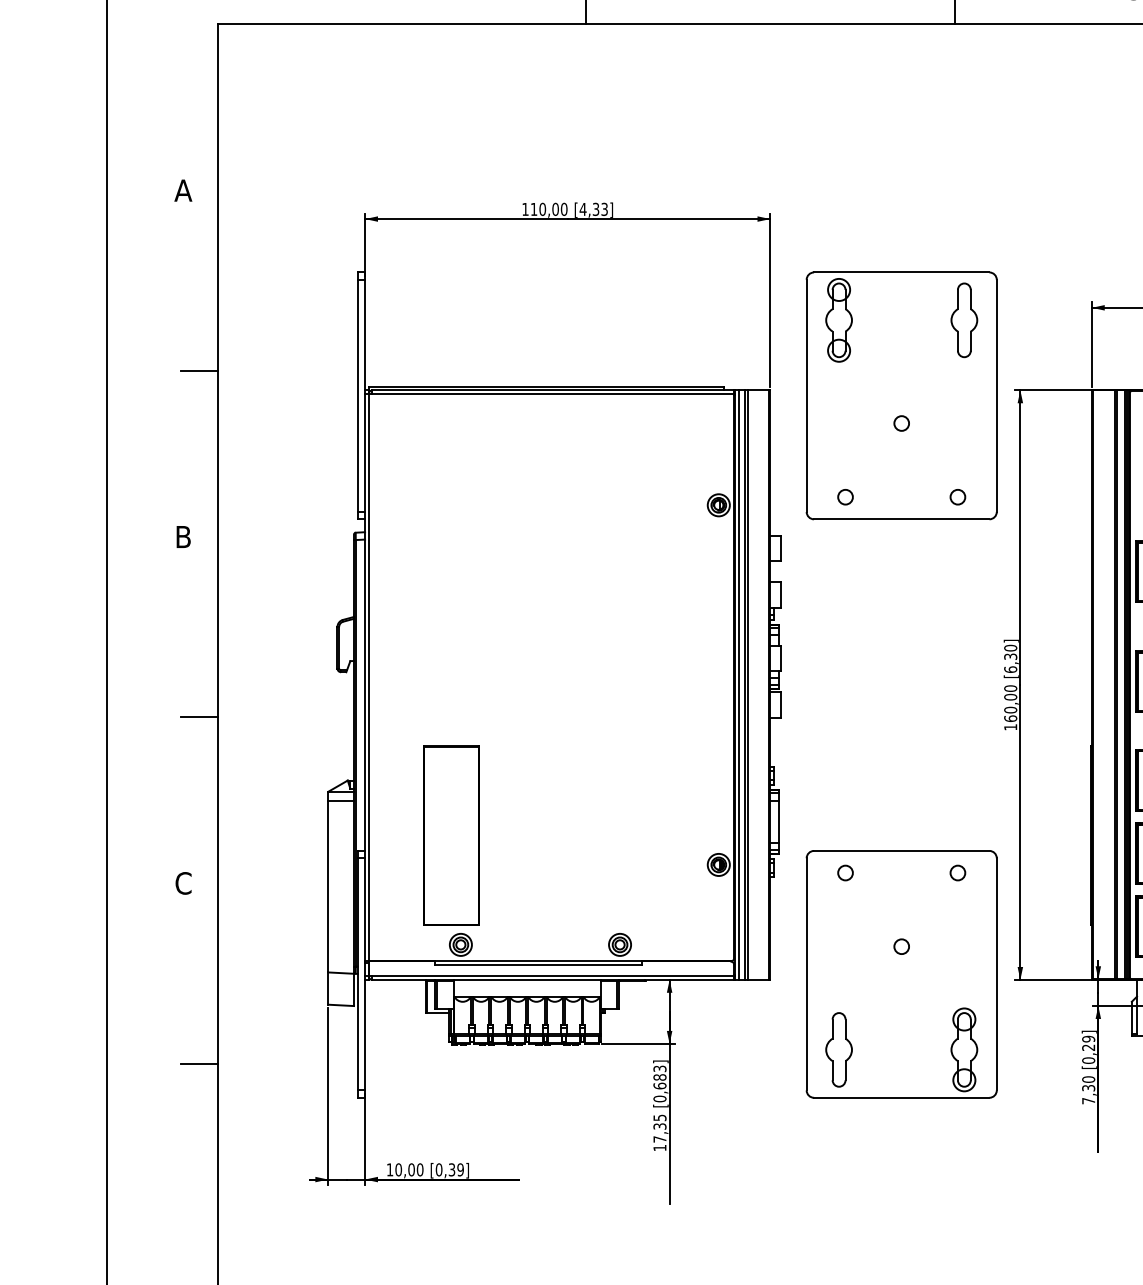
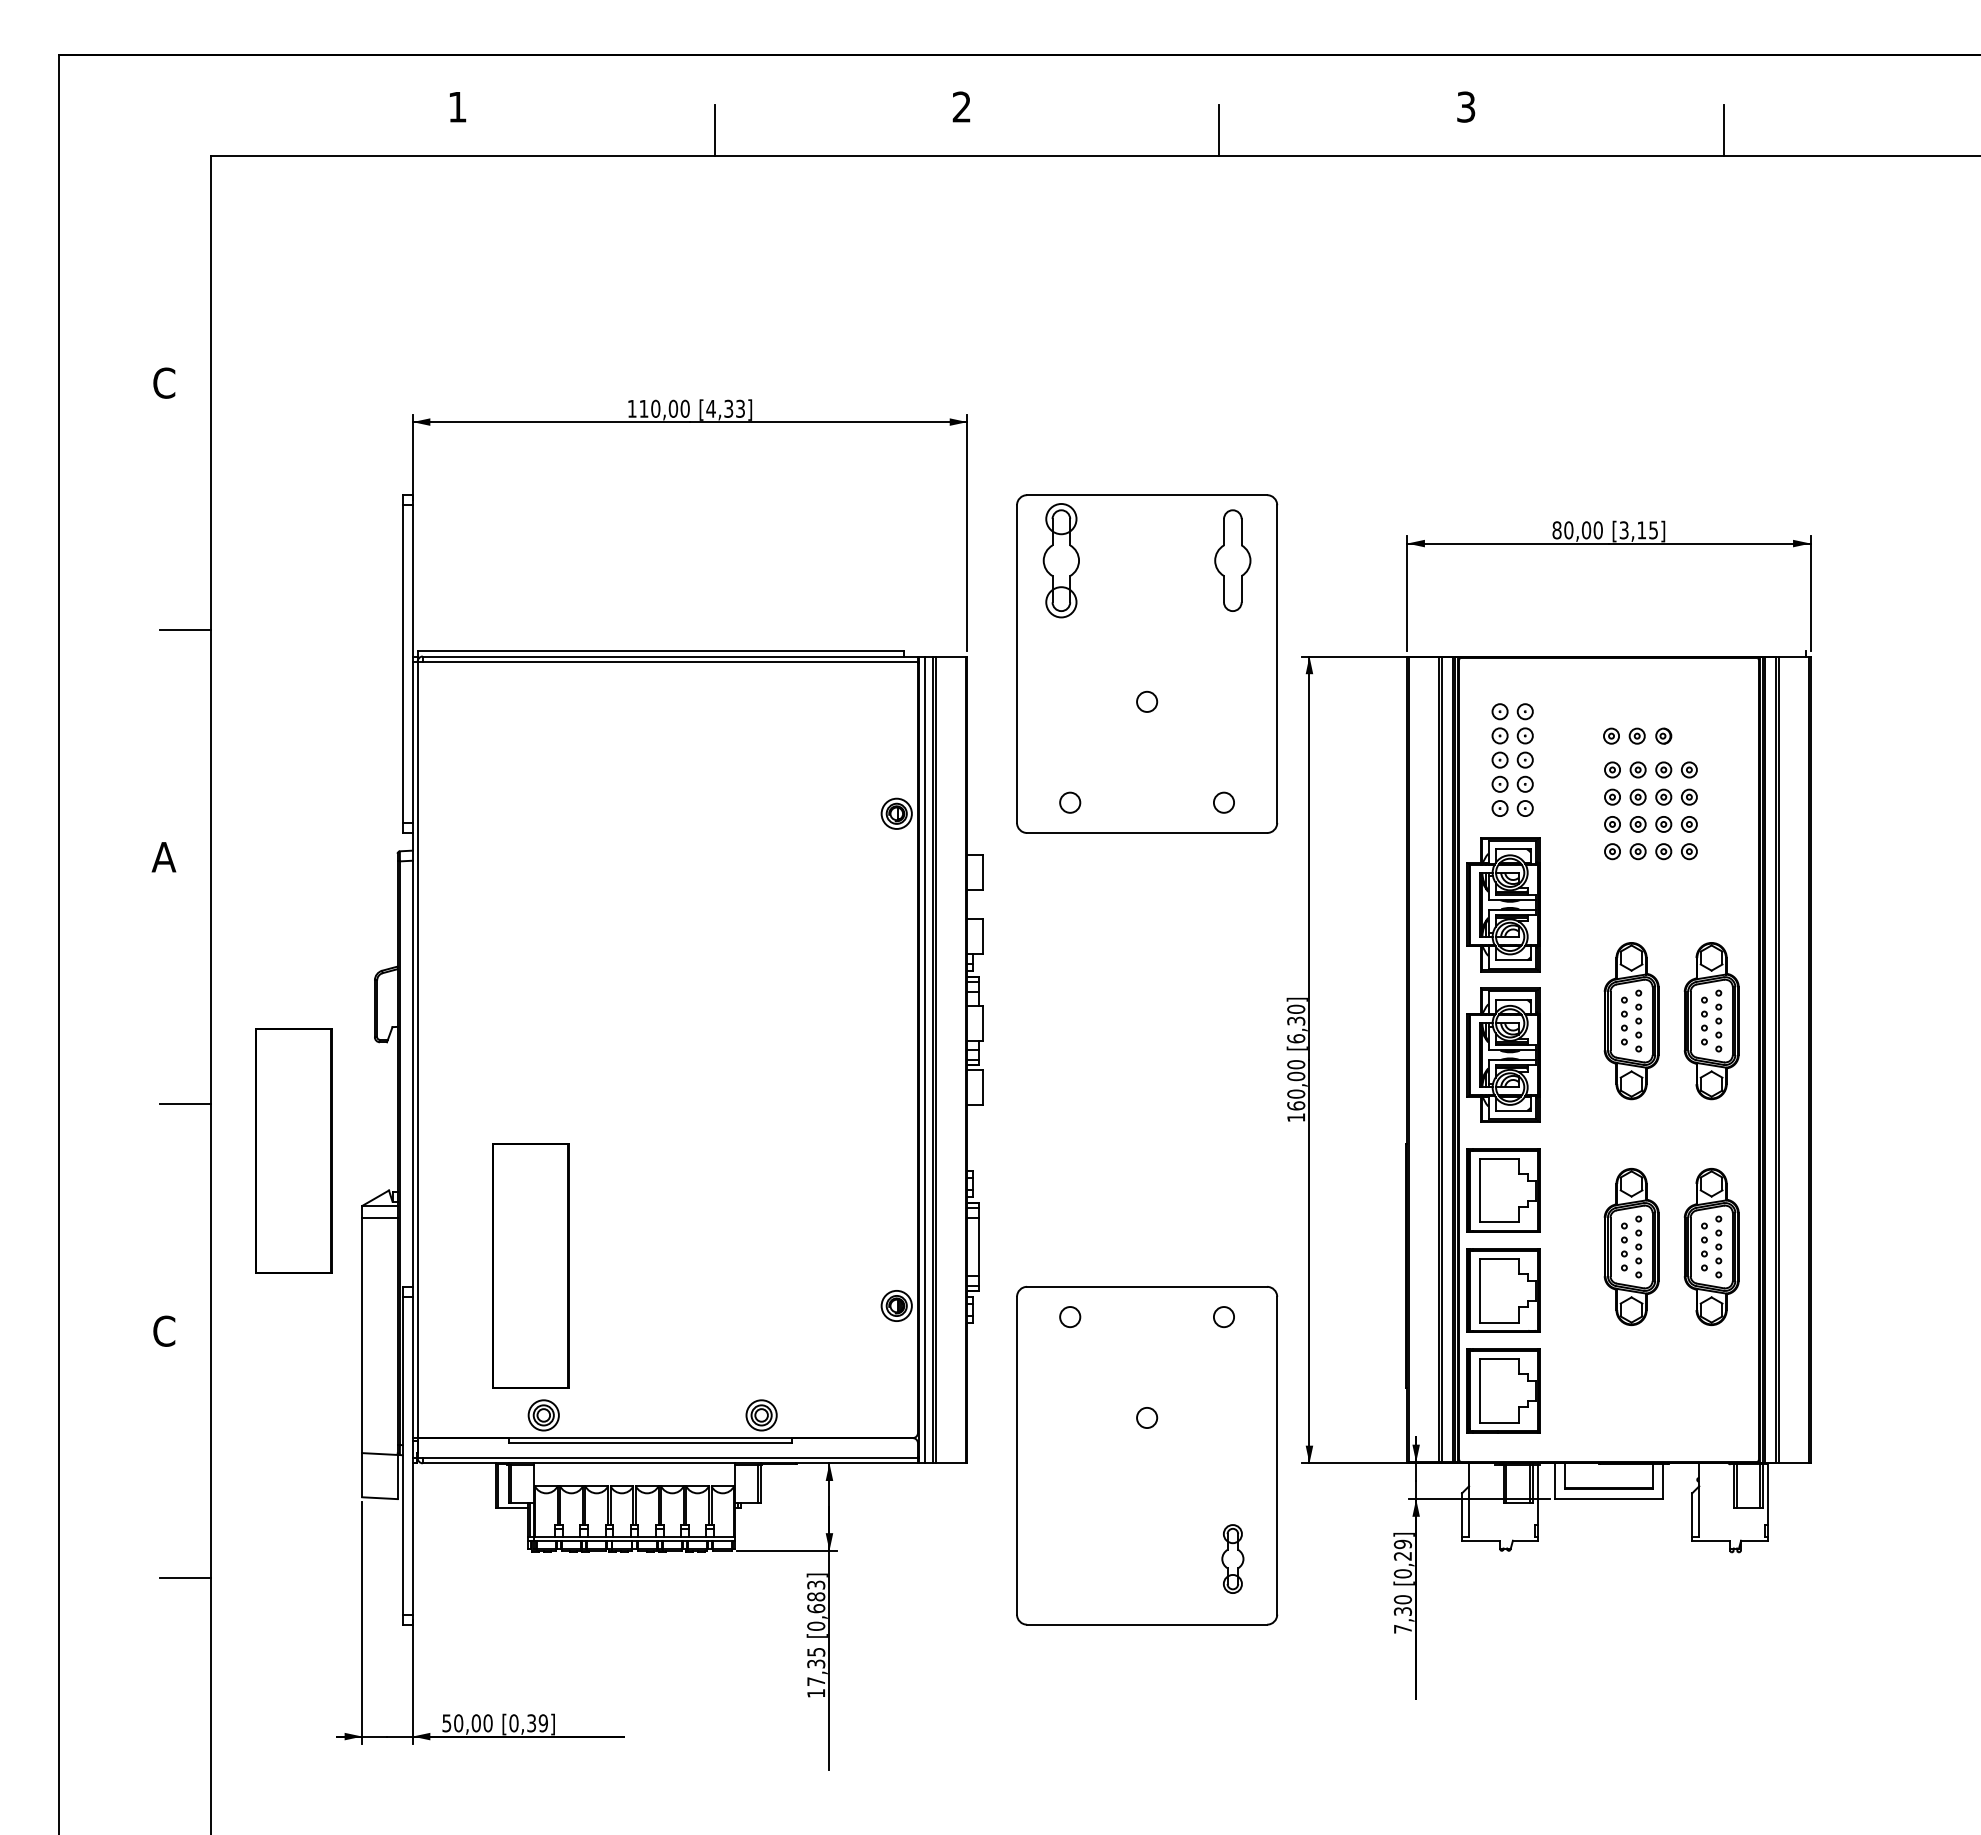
text: (183, 190) -> (163, 382), A -> C
text: (183, 537) -> (163, 857), B -> A
part: (277, 751) -> (293, 1150), added
part: (838, 1049) -> (1060, 1558), removed
part: (964, 1049) -> (1232, 1558), size x0.6
text: (389, 1170) -> (446, 1723), 10,00 -> 50,00

